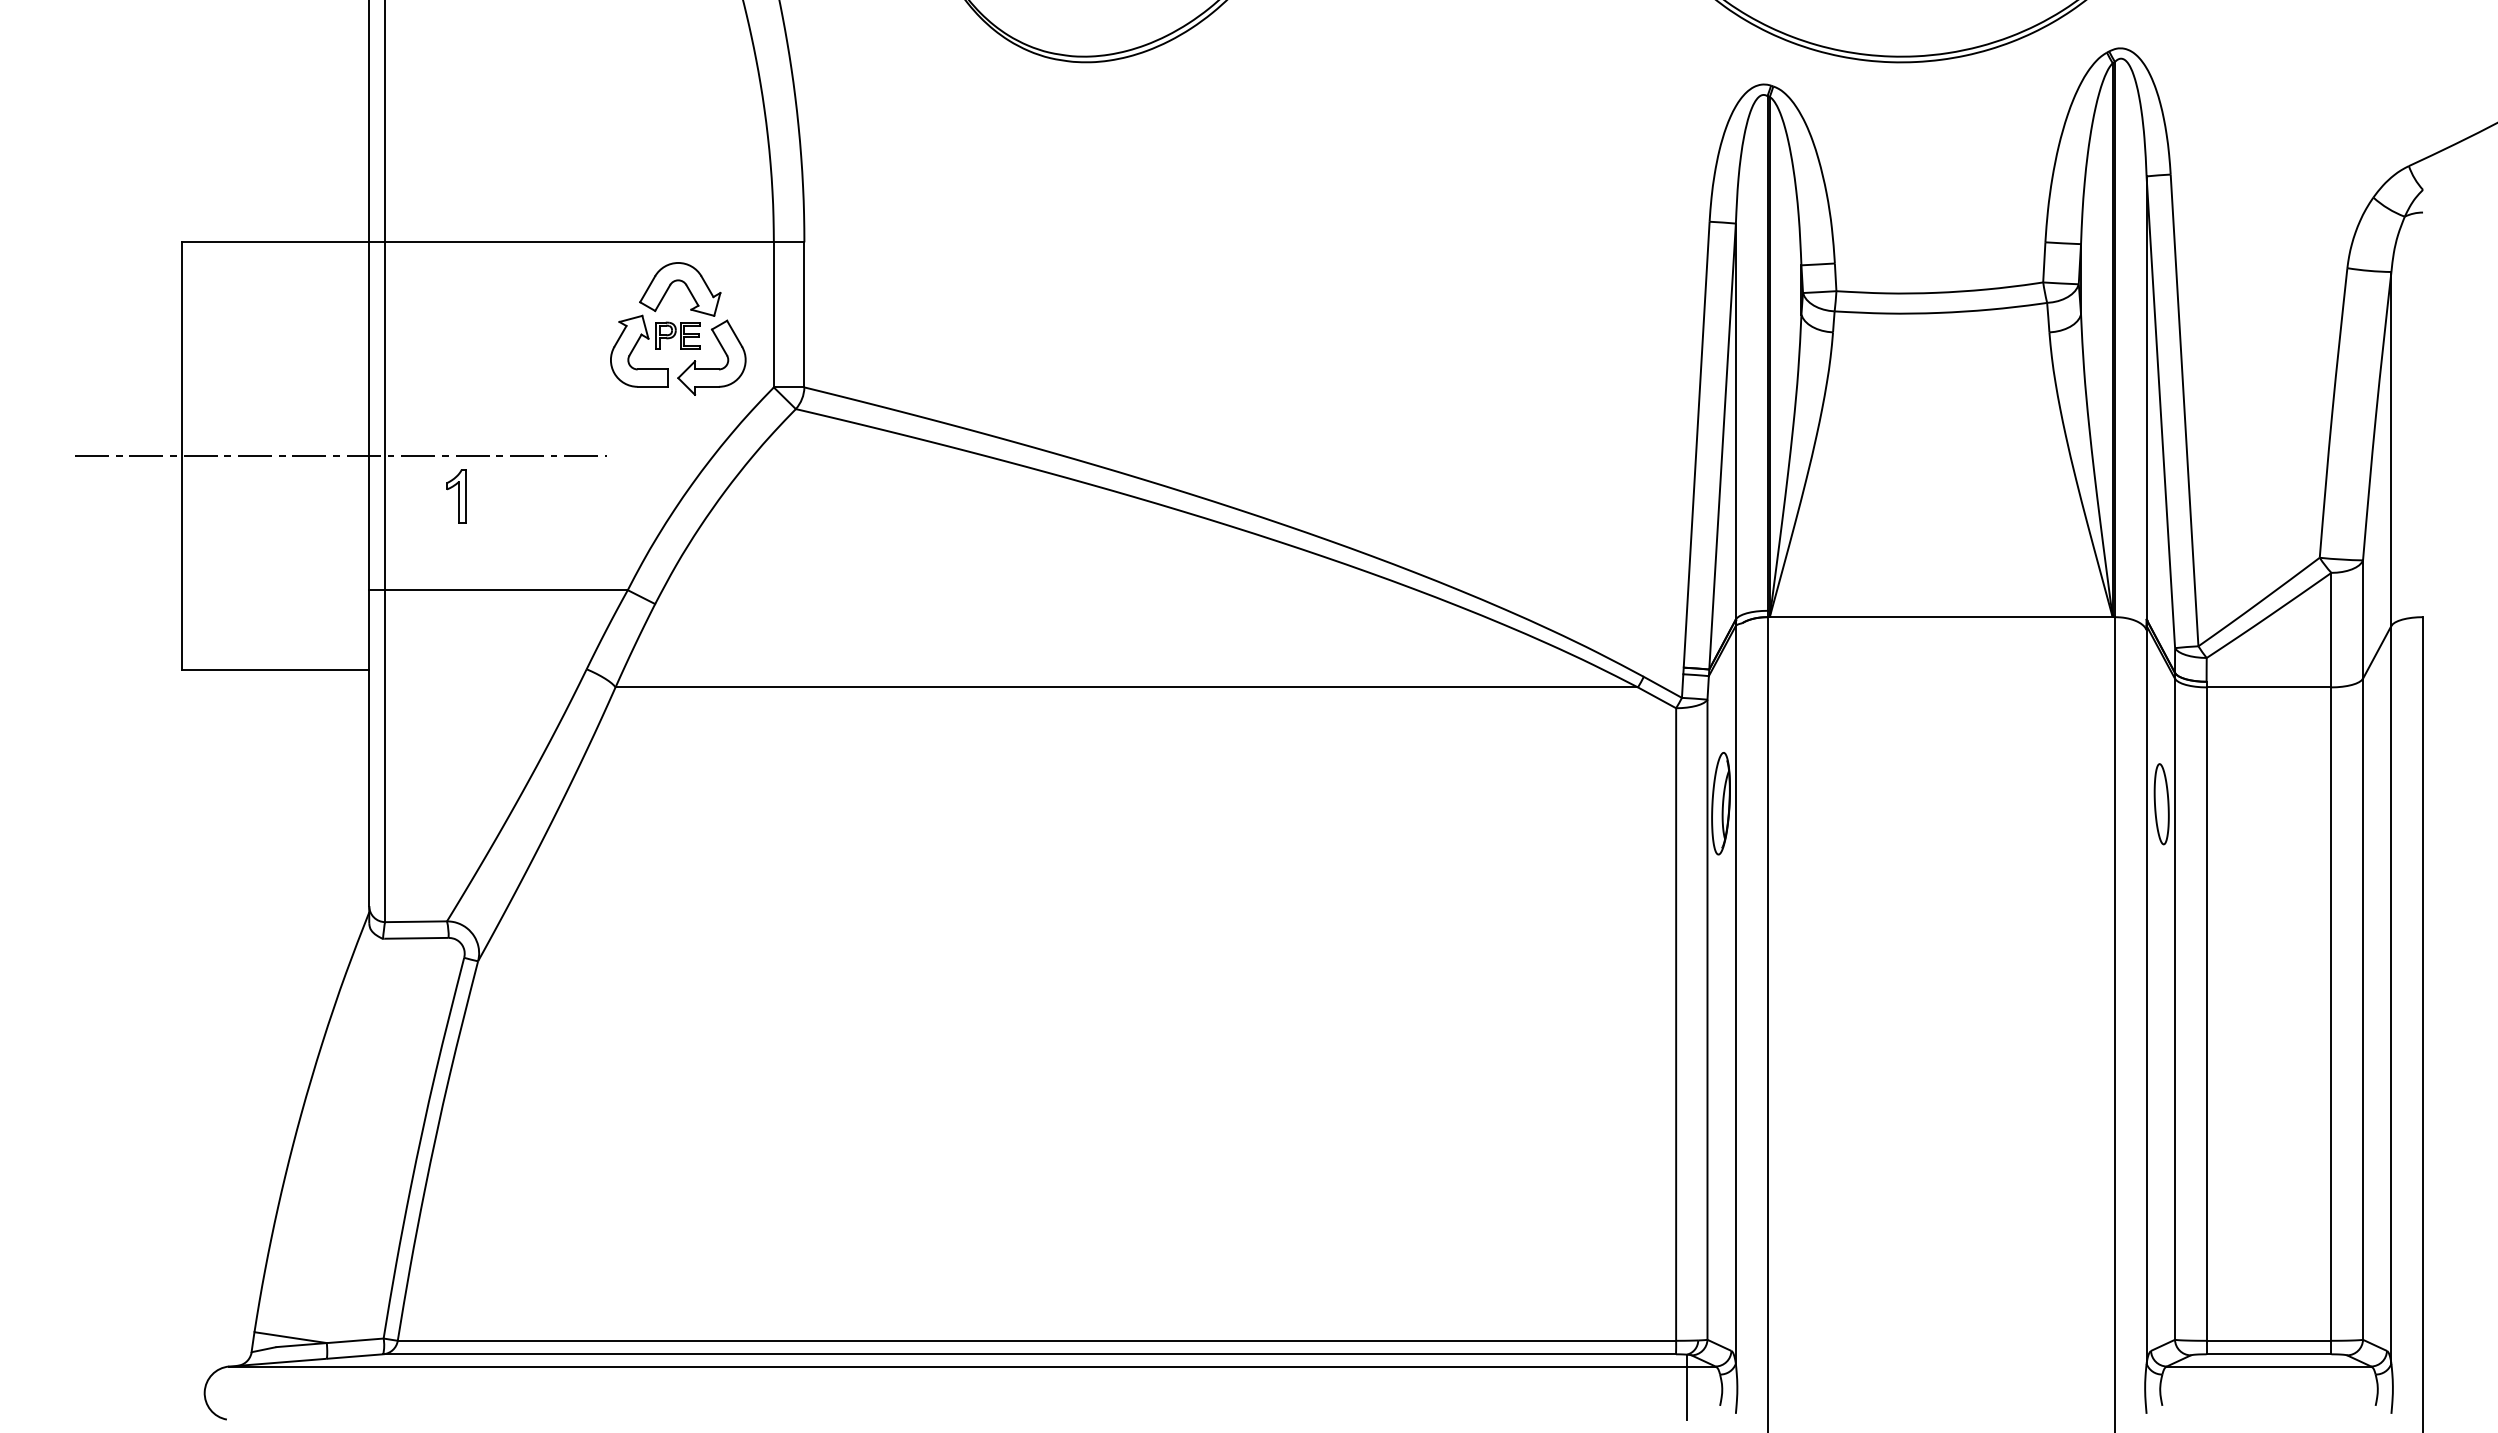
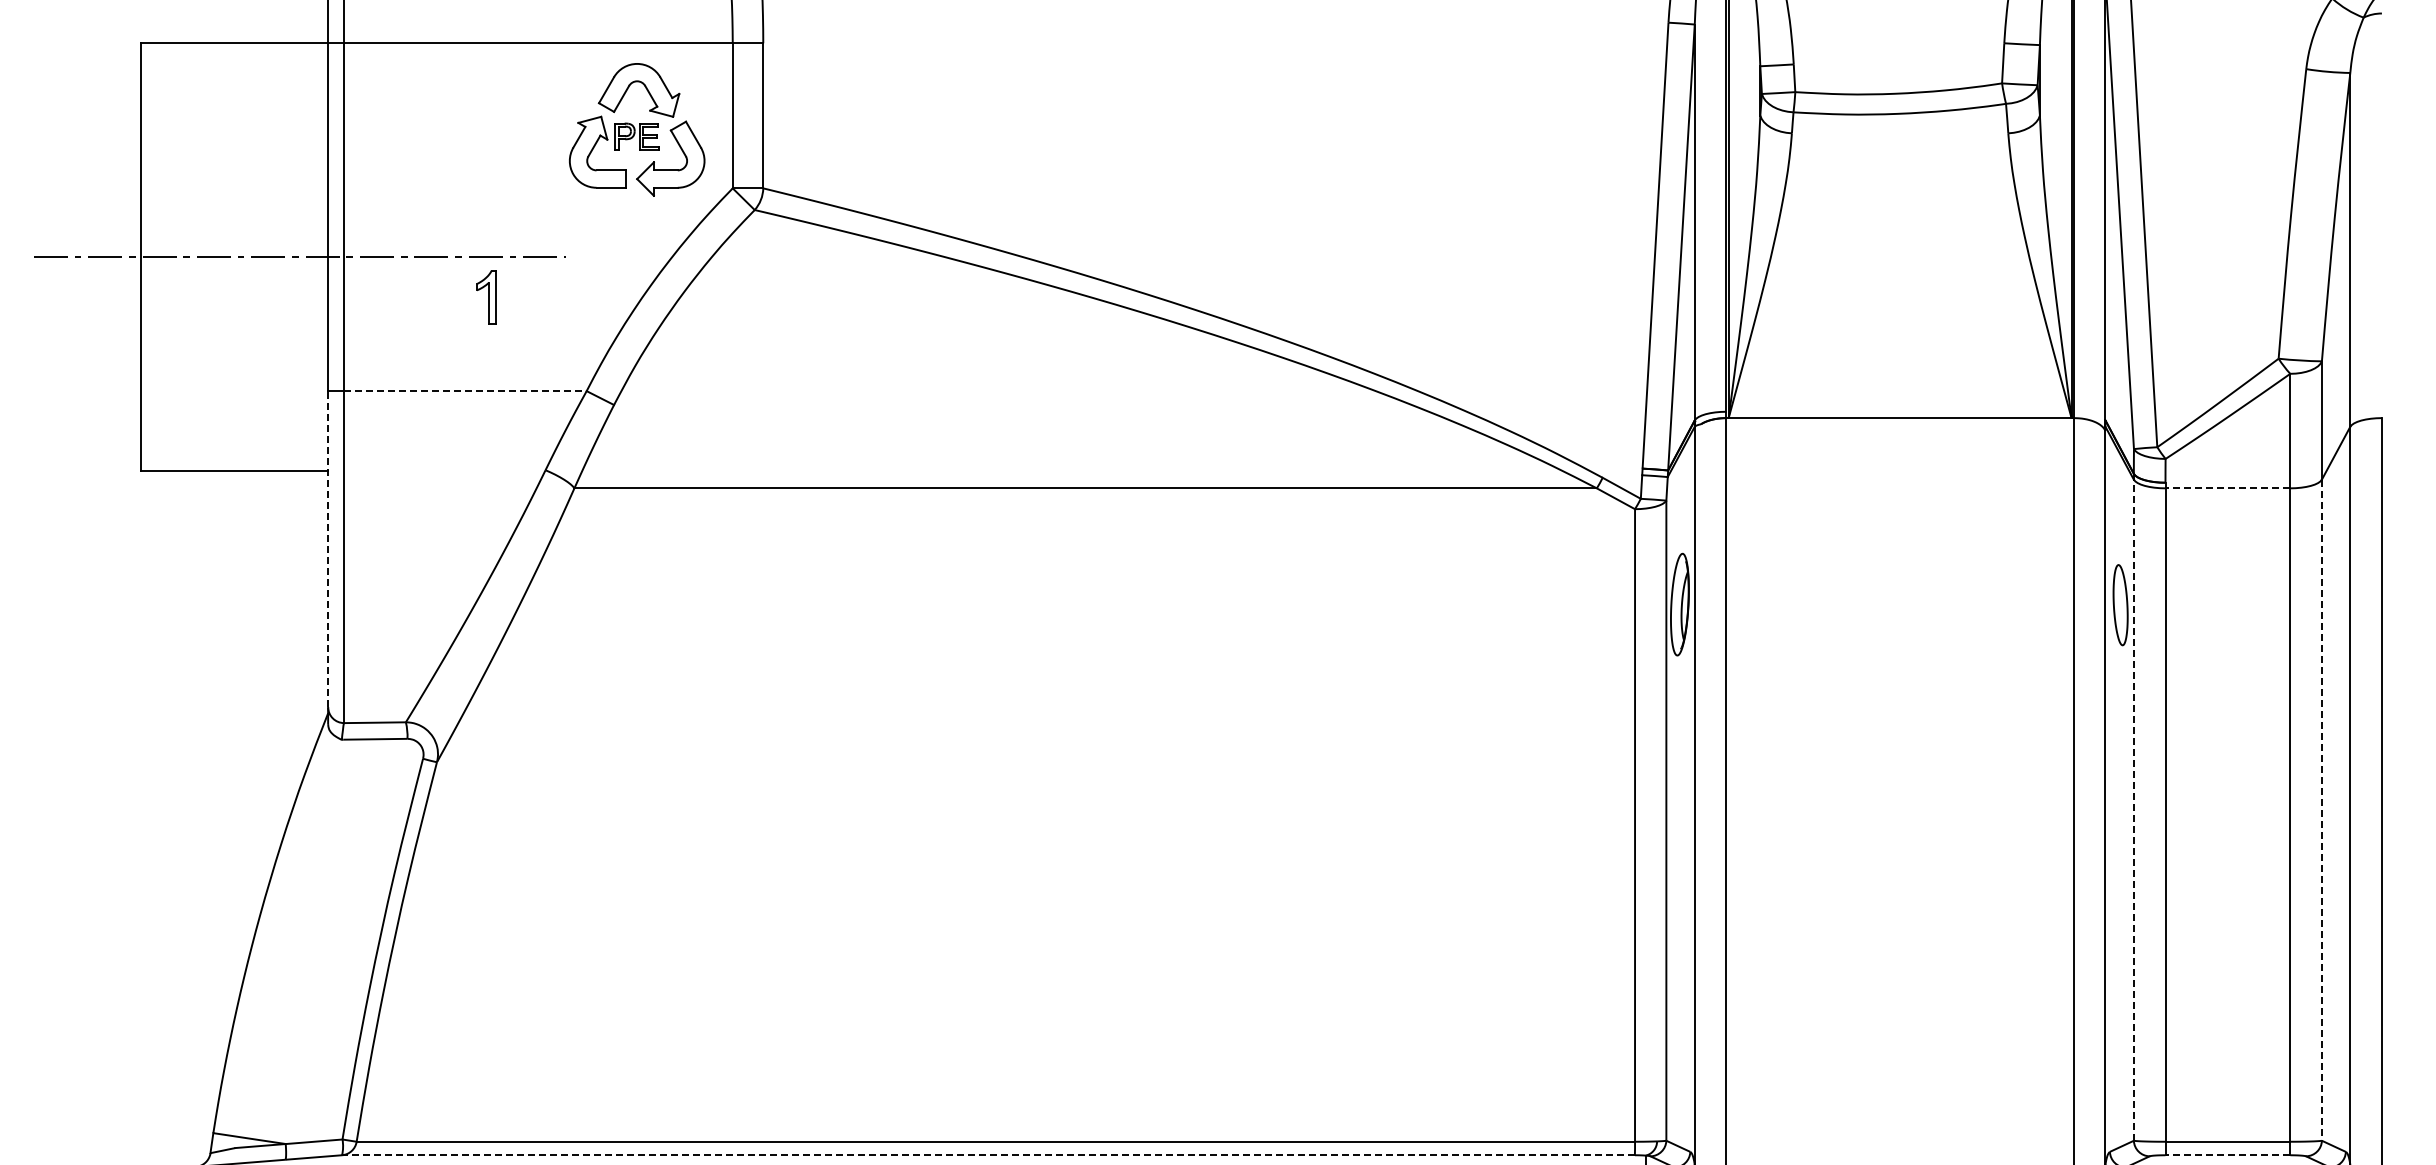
part: (456, 496) -> (486, 297), moved
line: (507, 590) -> (466, 391), solid -> dashed
line: (2268, 687) -> (2227, 488), solid -> dashed
line: (369, 747) -> (328, 548), solid -> dashed
line: (2174, 1009) -> (2133, 810), solid -> dashed
line: (2363, 1009) -> (2322, 810), solid -> dashed
line: (1029, 1354) -> (988, 1155), solid -> dashed
line: (2268, 1354) -> (2227, 1155), solid -> dashed

